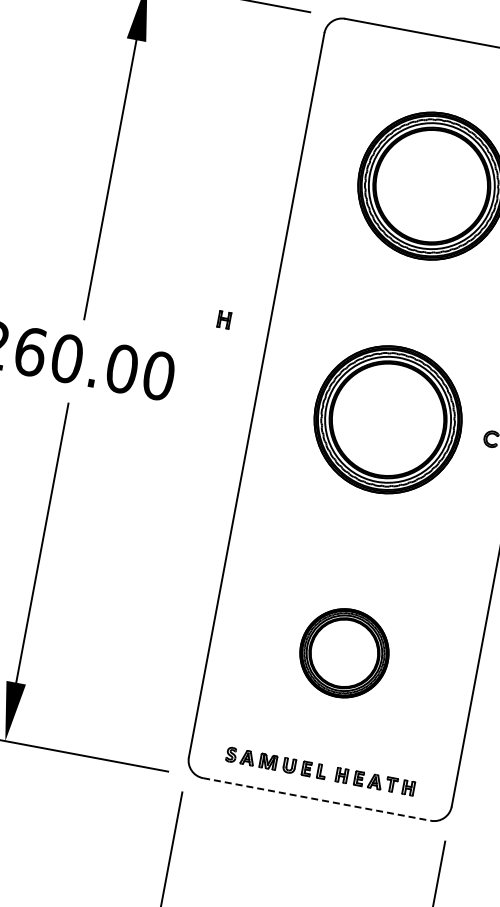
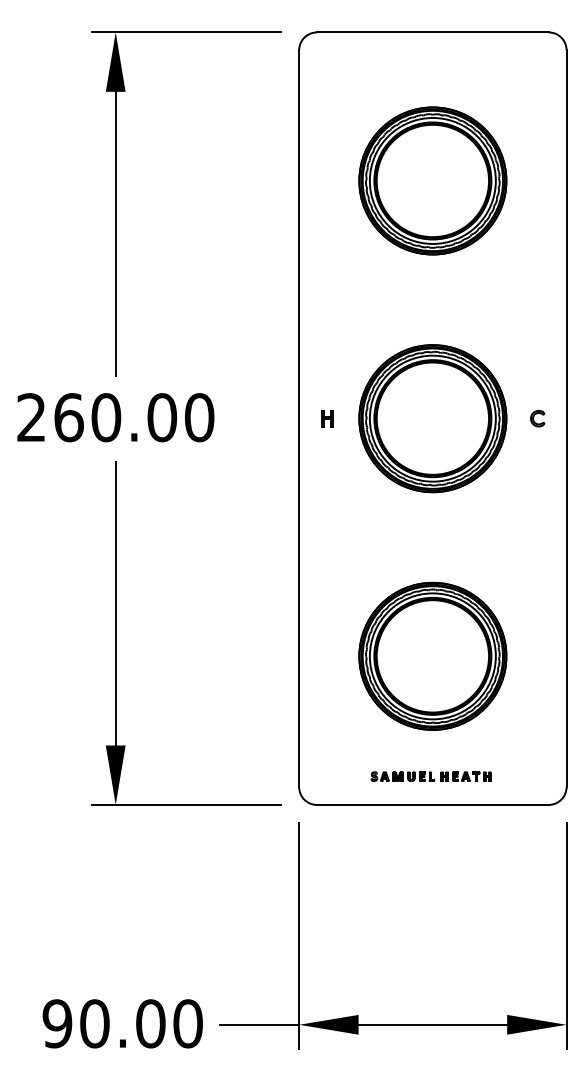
part: (224, 319) -> (327, 418), moved
part: (344, 652) -> (432, 655), size x1.67
part: (319, 771) -> (430, 776), size x0.62
line: (316, 798) -> (432, 804), dashed -> solid

